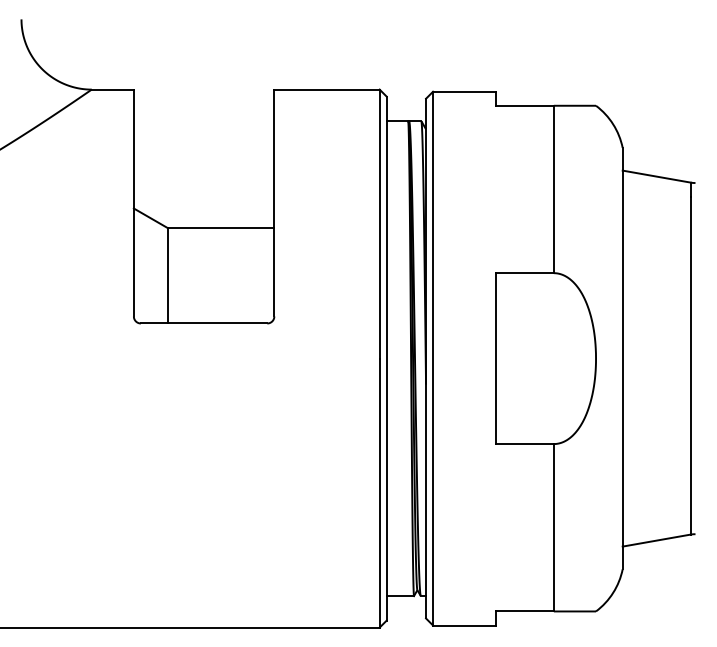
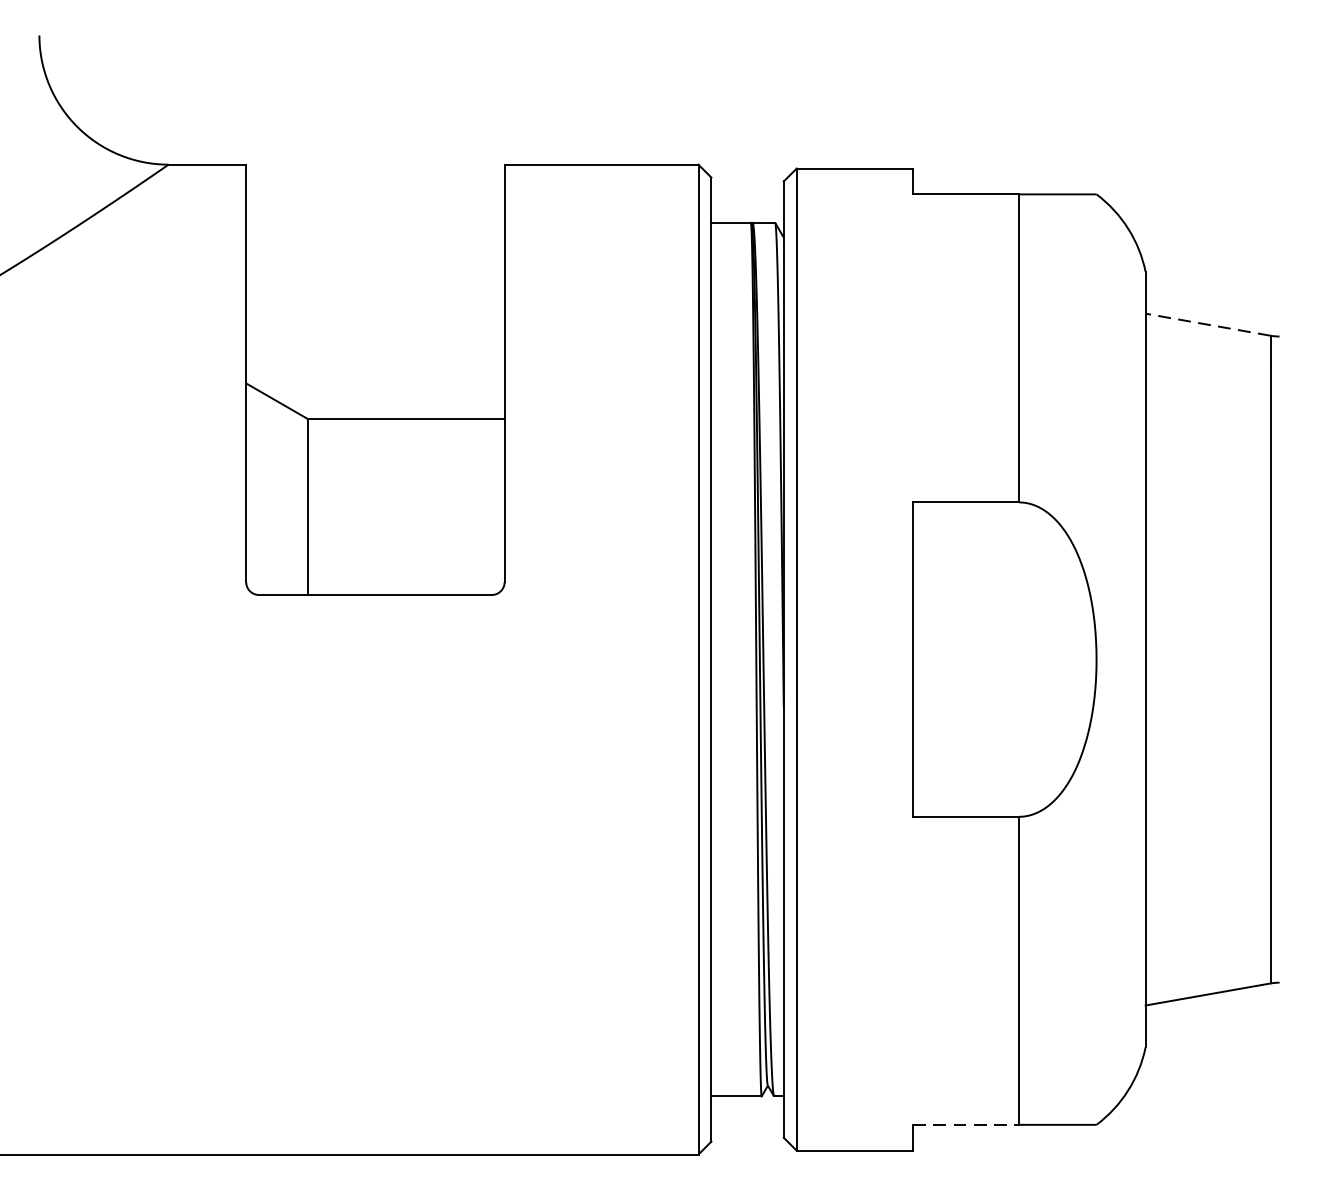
line: (656, 176) -> (1207, 324), solid -> dashed
line: (525, 611) -> (966, 1124), solid -> dashed

